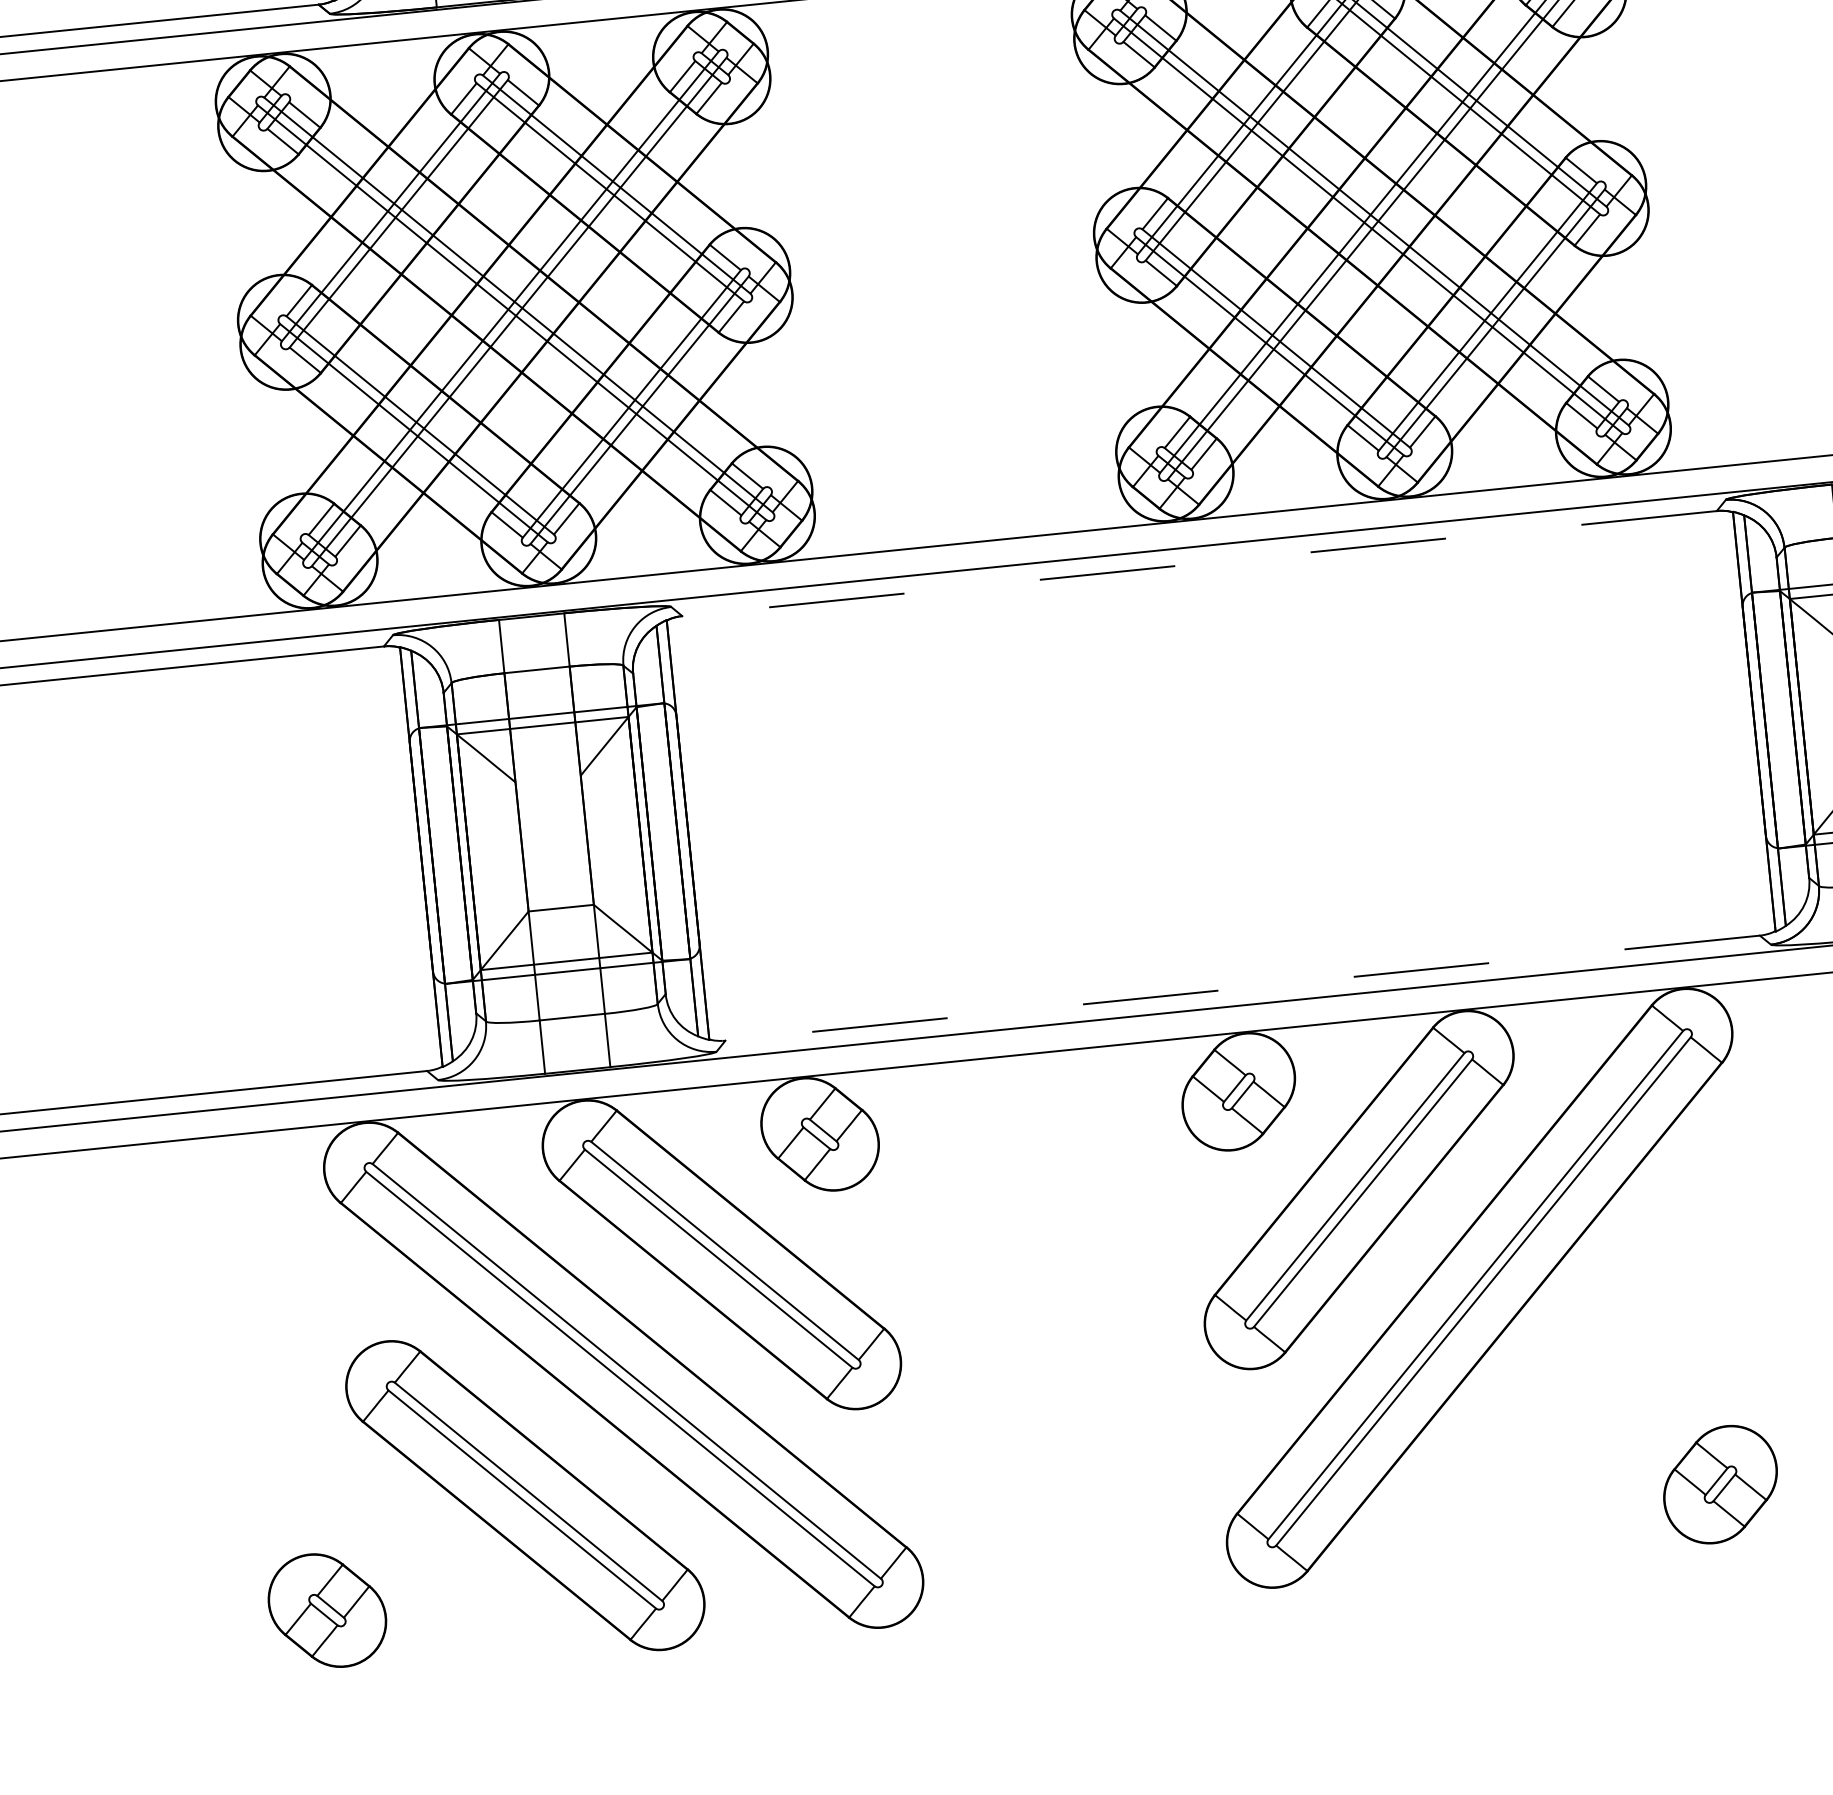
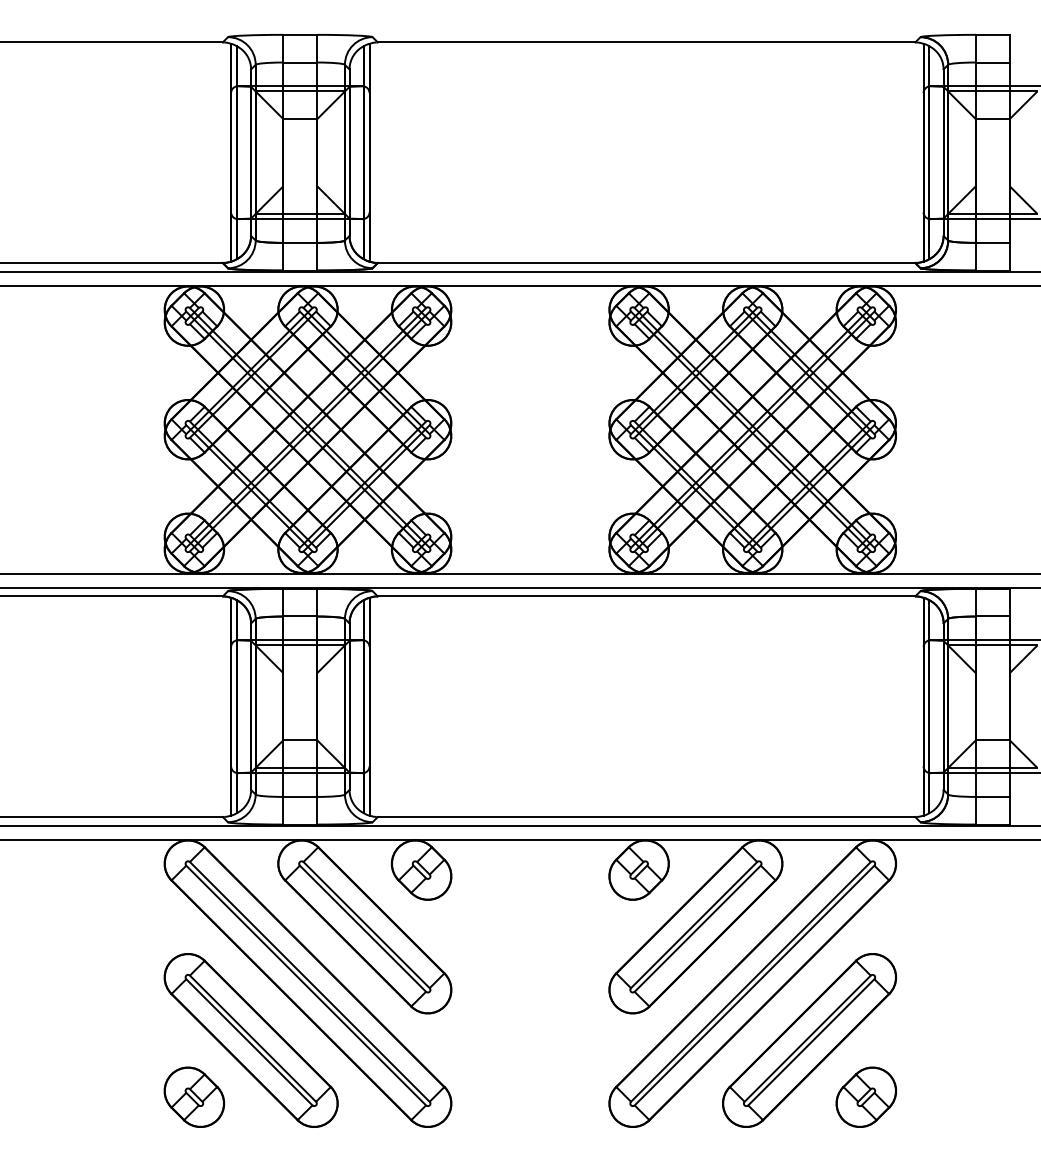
line: (1199, 563) -> (646, 596), dashed -> solid
line: (1242, 989) -> (646, 817), dashed -> solid
part: (1600, 1386) -> (809, 1040), added
part: (325, 1609) -> (193, 1096), moved

